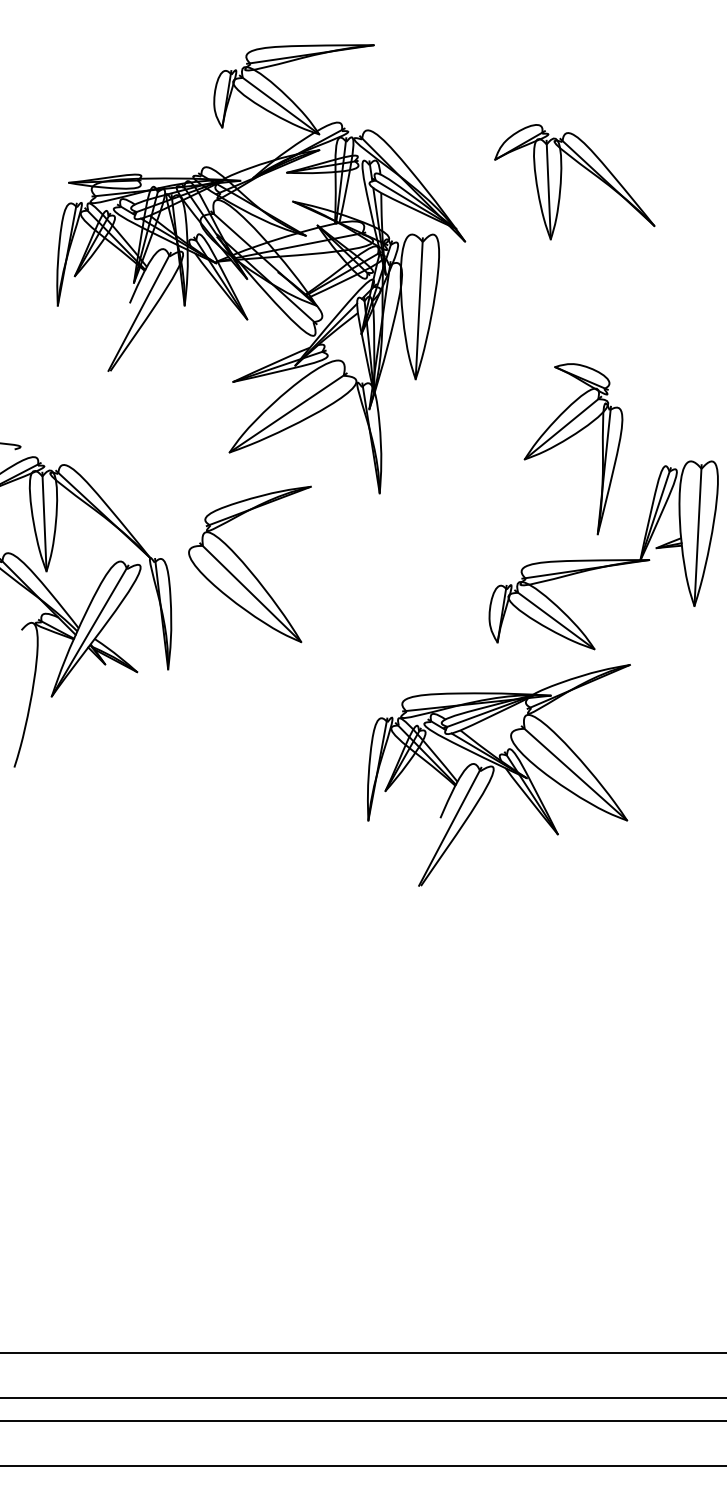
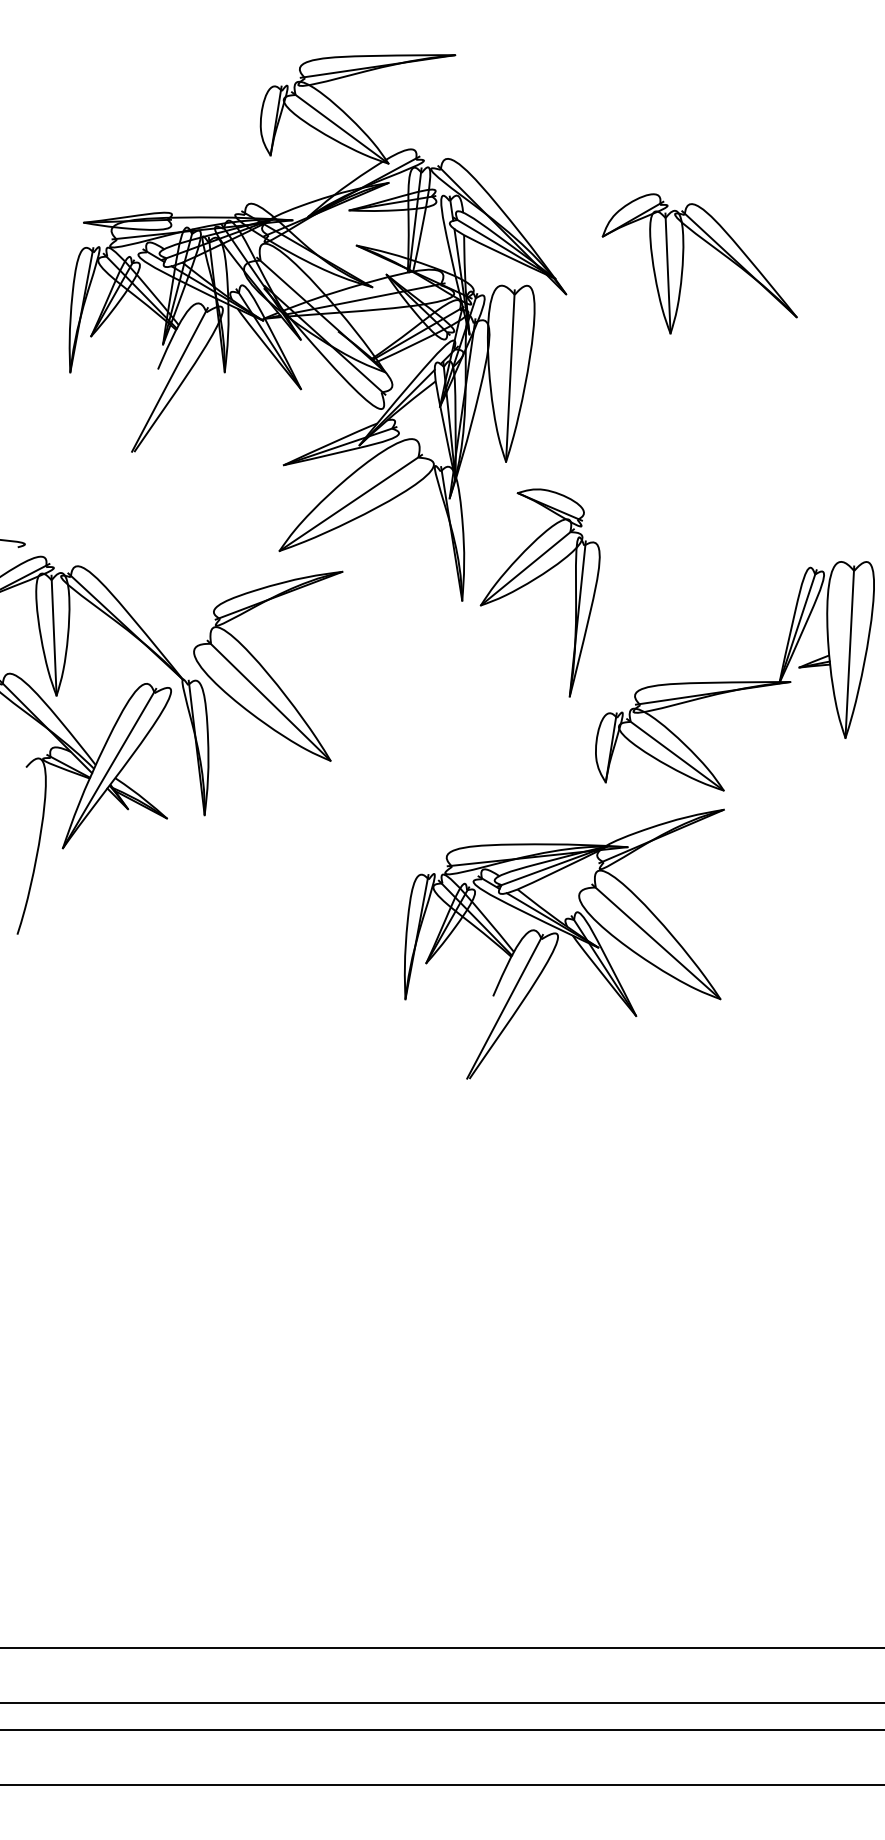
part: (561, 181) -> (683, 263), moved
part: (568, 439) -> (533, 581), moved
part: (250, 563) -> (268, 665), moved
part: (498, 774) -> (563, 943), moved

